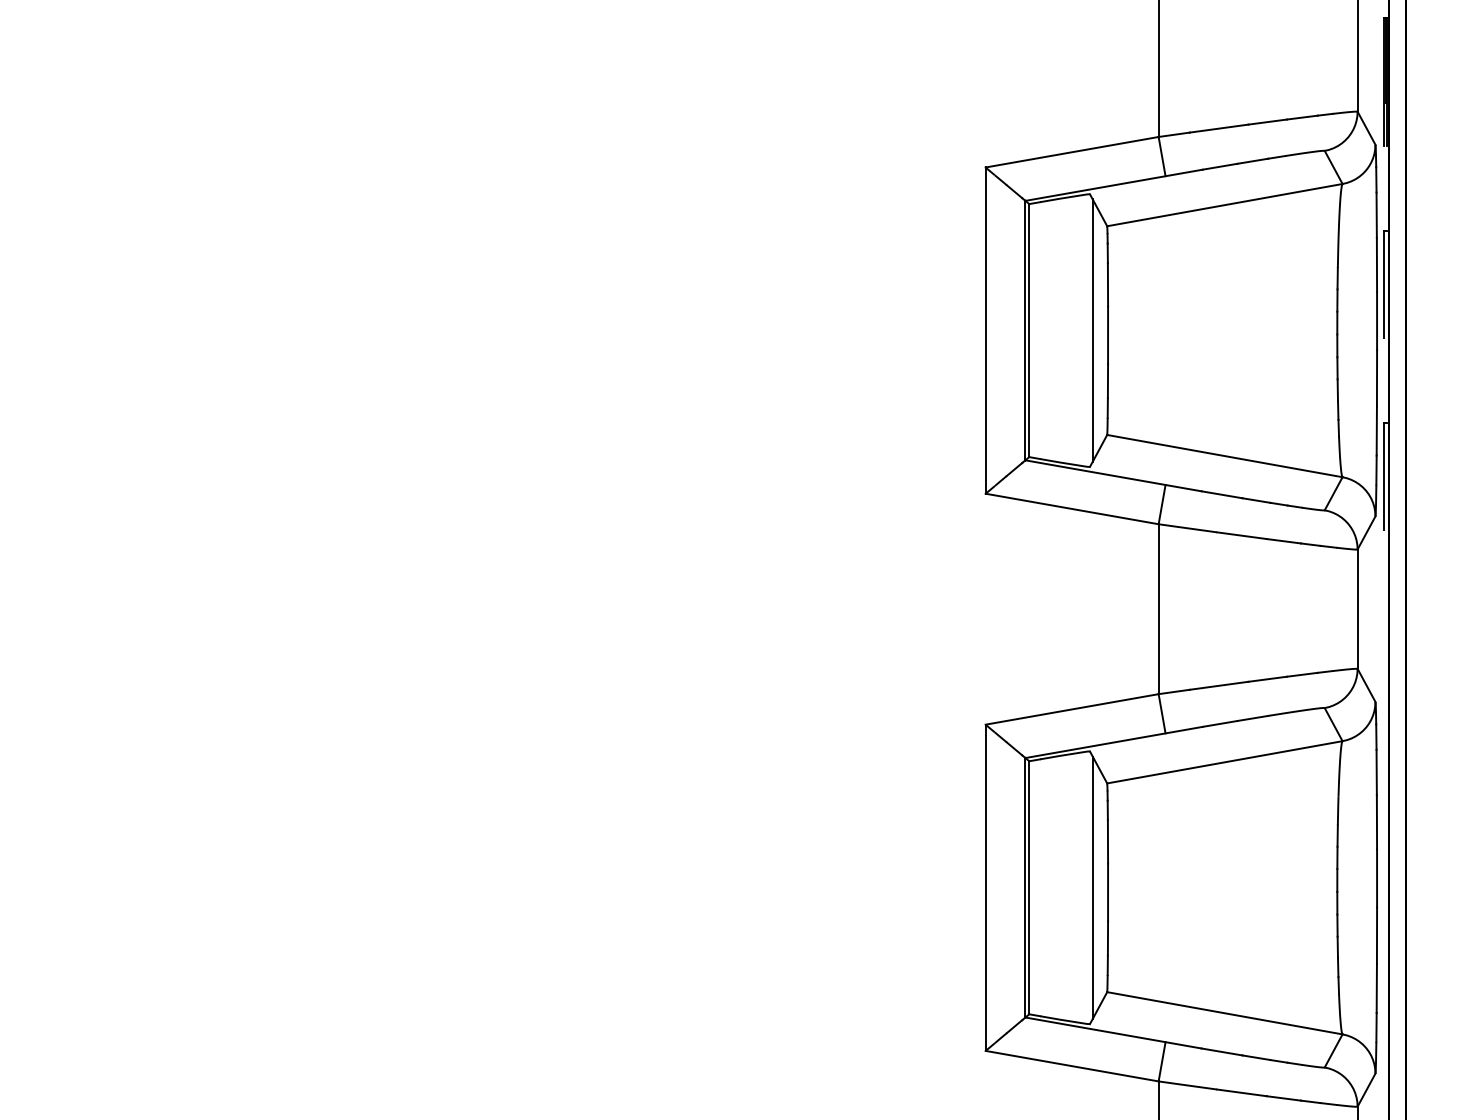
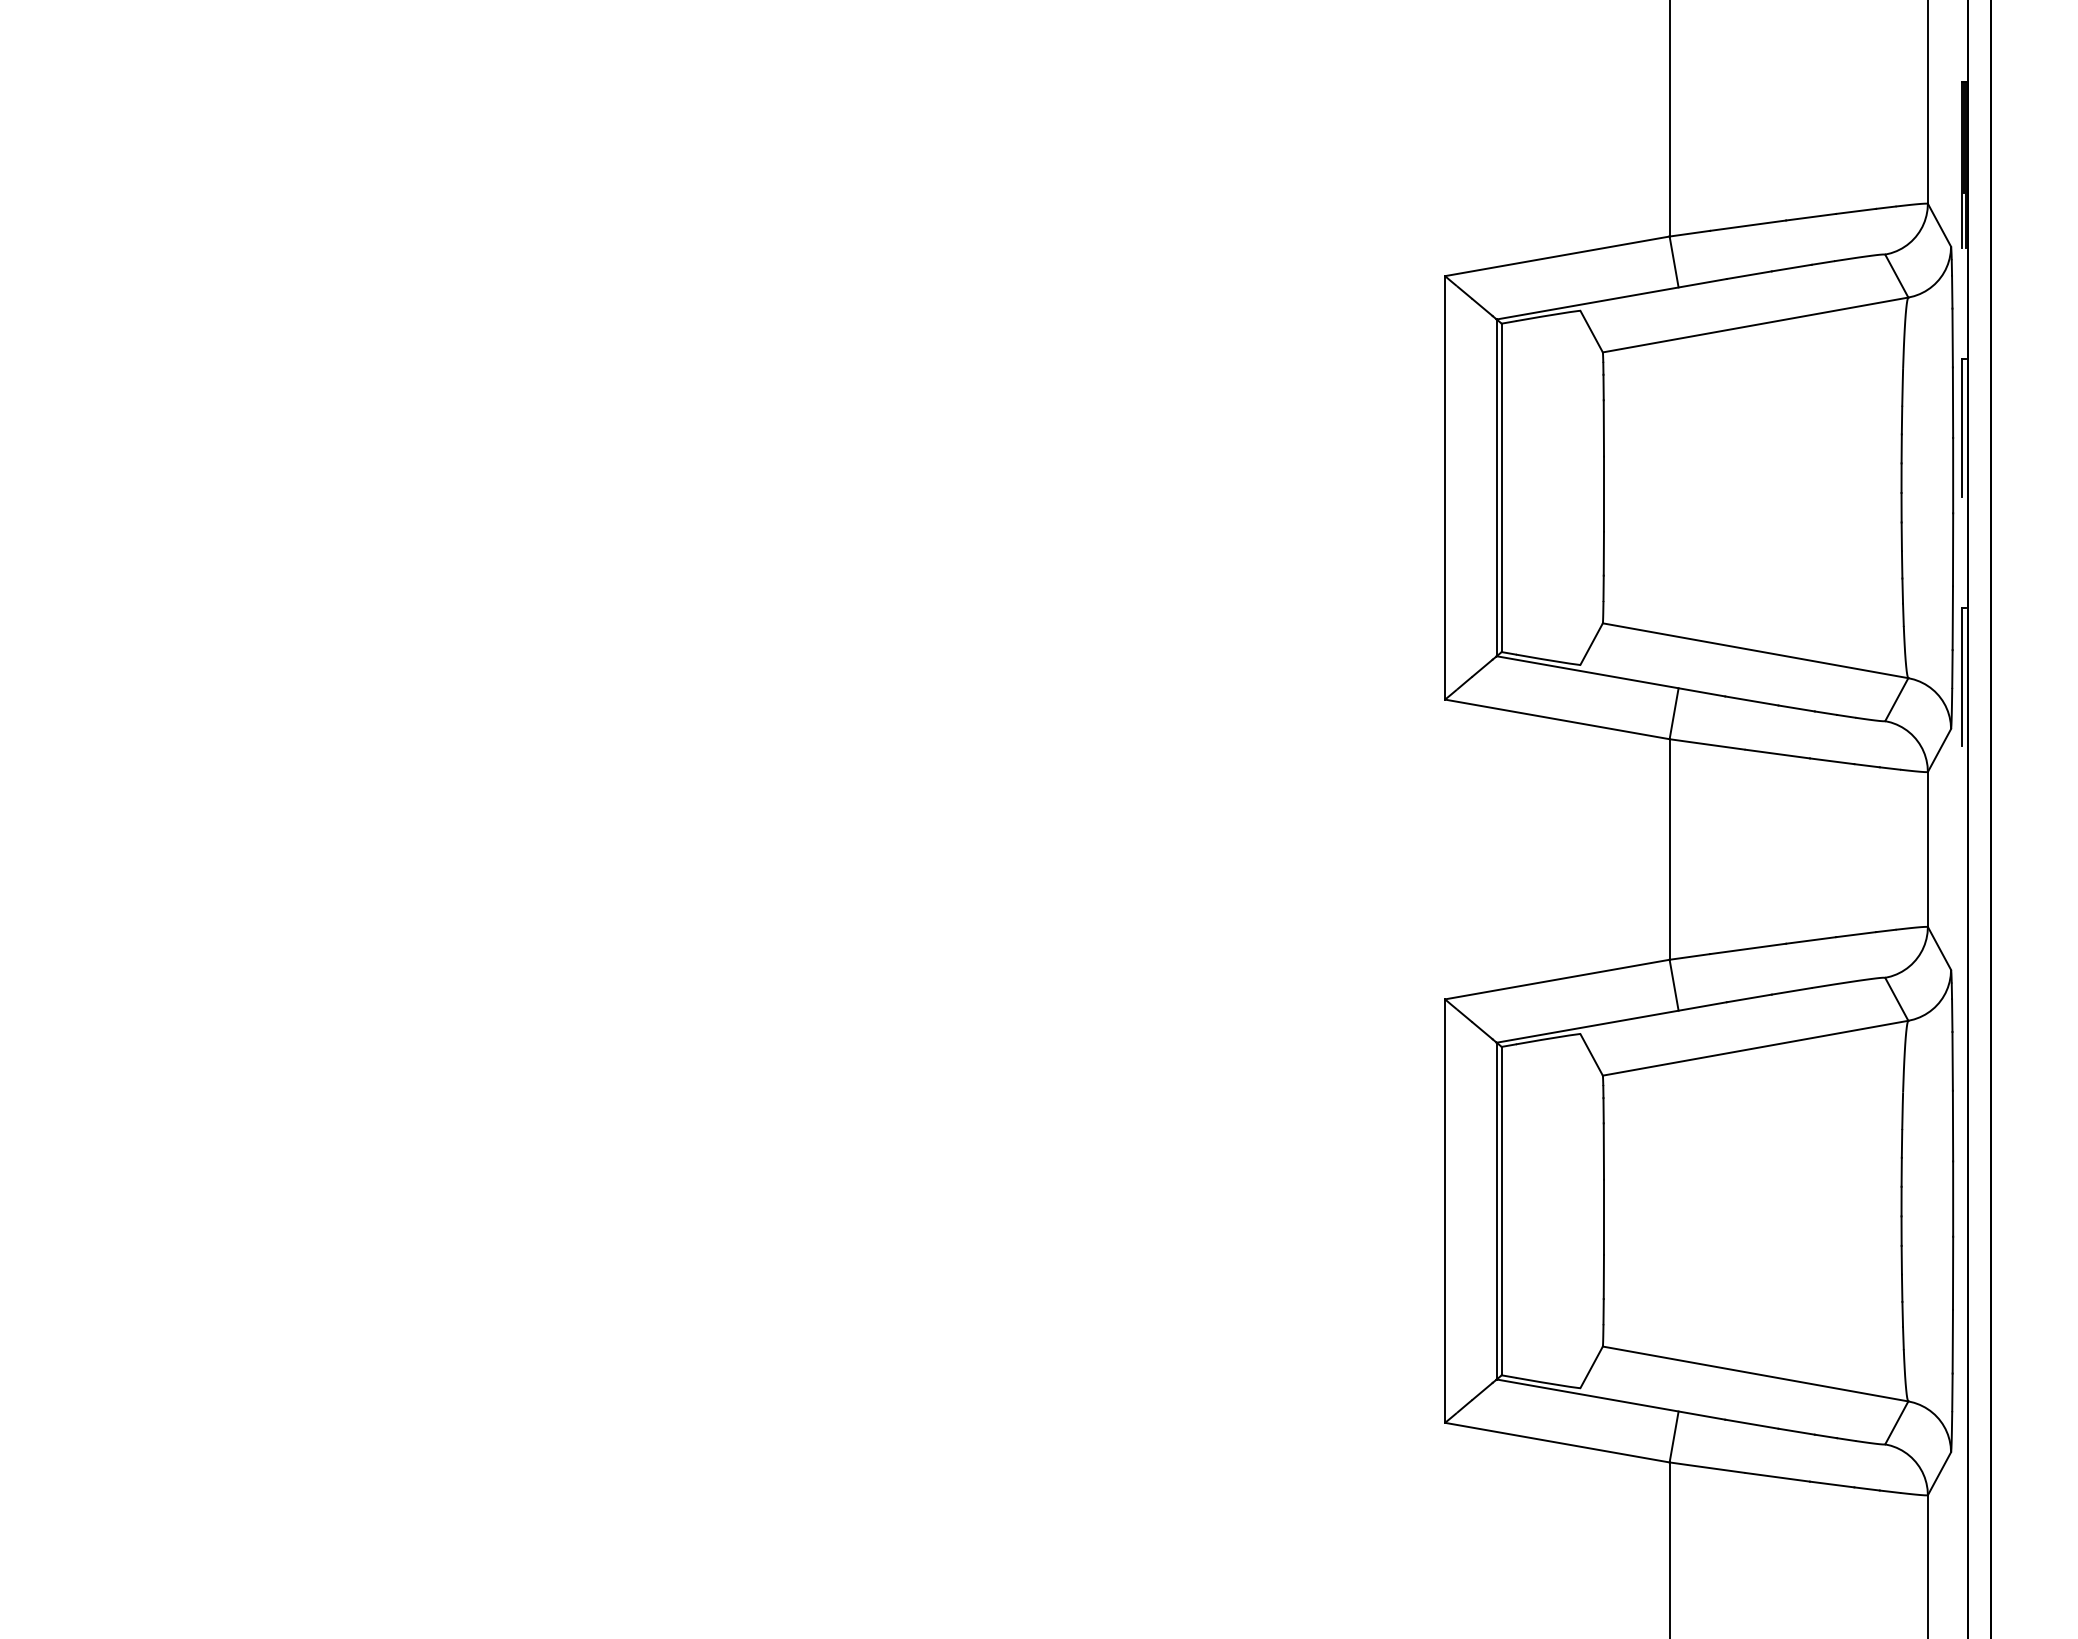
line: (1093, 330) -> (1584, 487), removed
line: (1093, 887) -> (1584, 1210), removed

